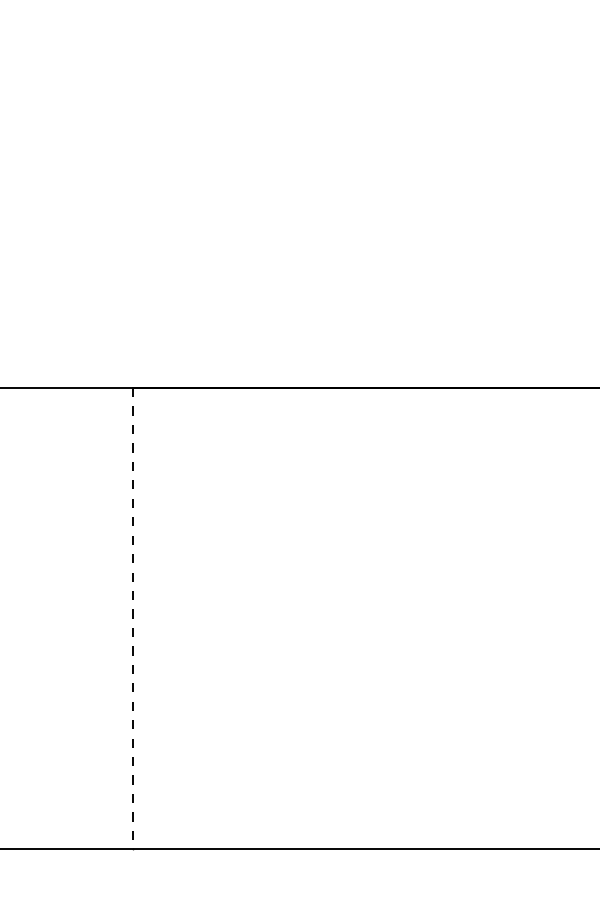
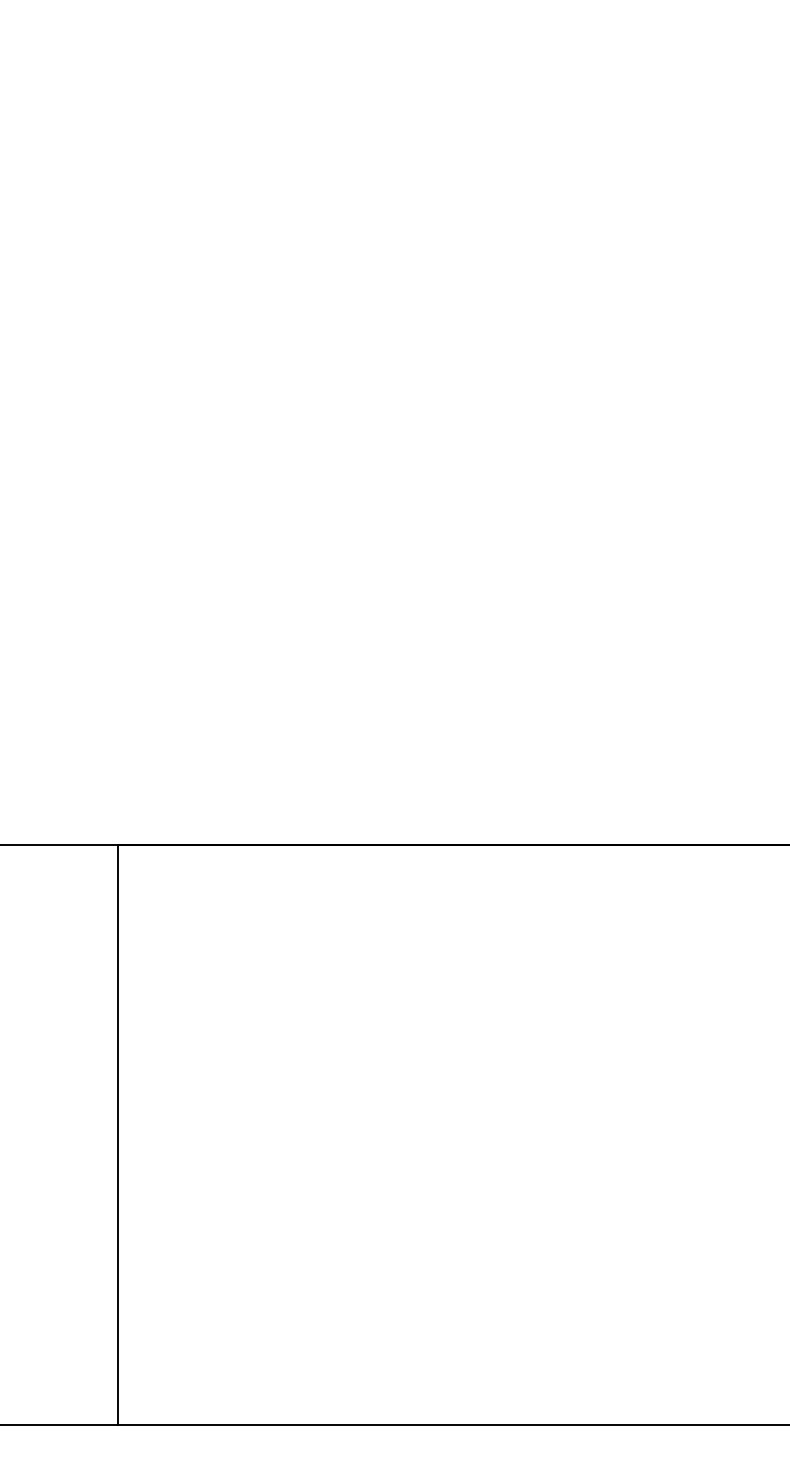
line: (133, 619) -> (118, 1135), dashed -> solid

